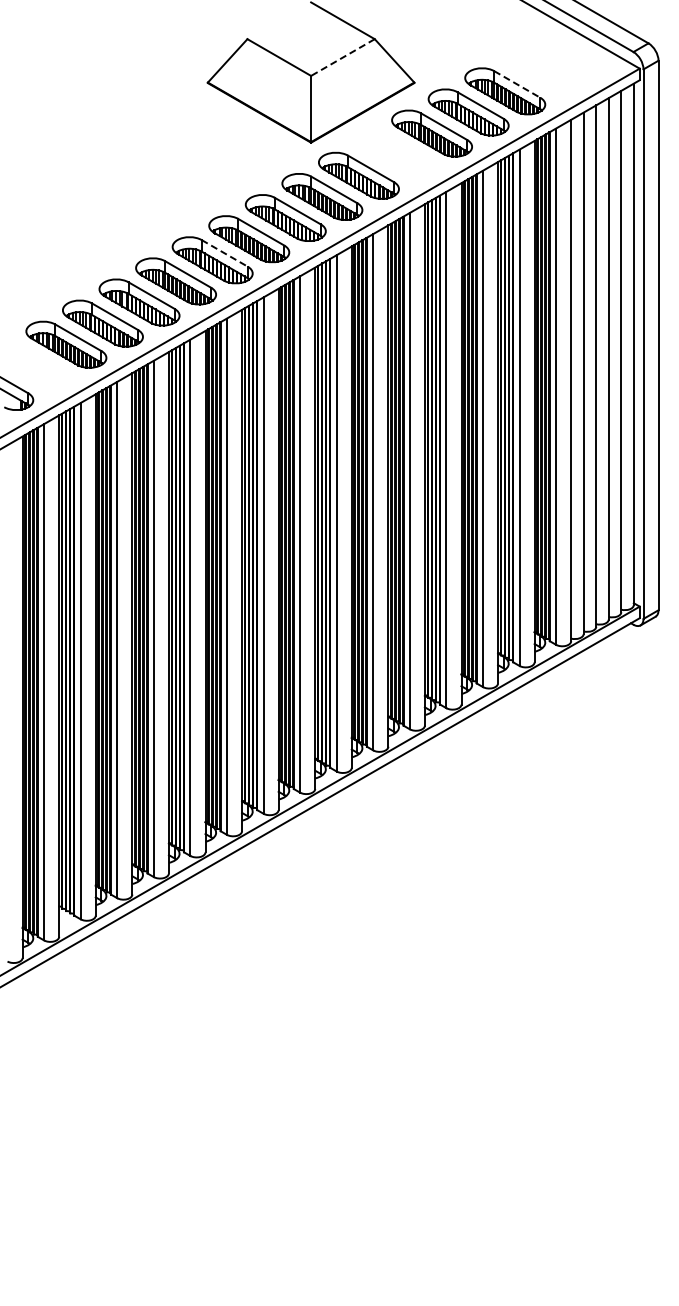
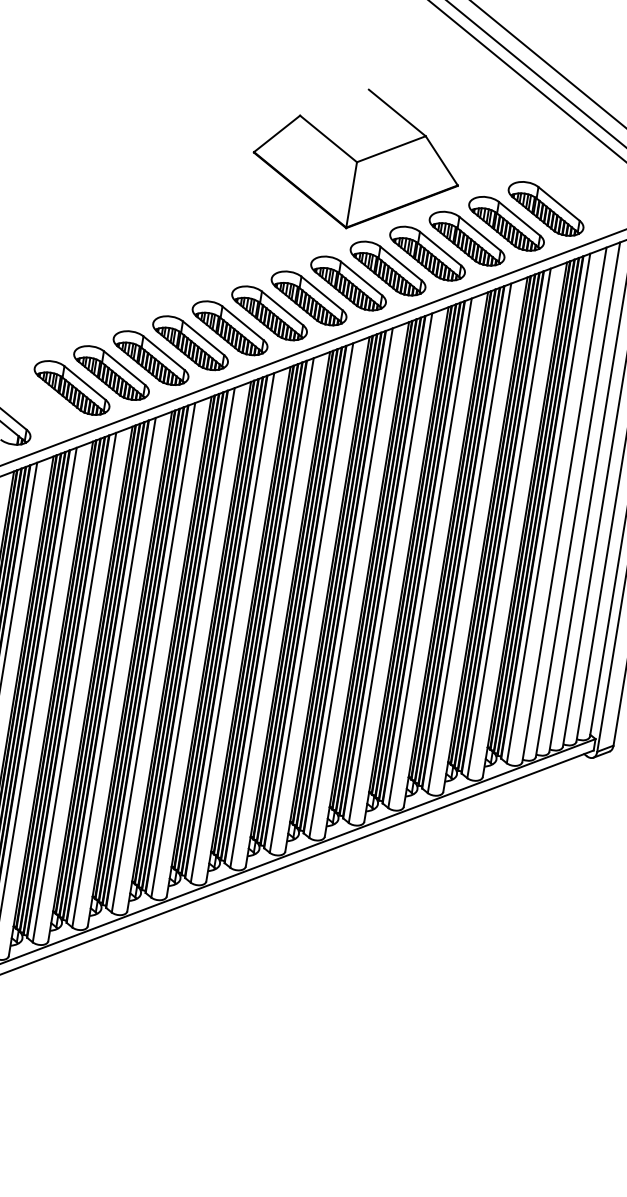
line: (342, 57) -> (390, 149), dashed -> solid
line: (517, 84) -> (559, 204), dashed -> solid
part: (395, 154) -> (427, 253), added
line: (224, 253) -> (242, 323), dashed -> solid

